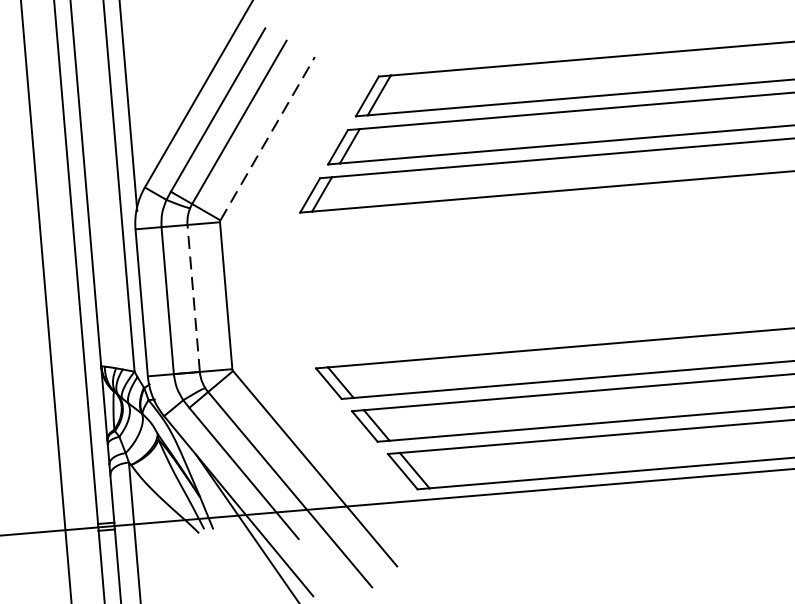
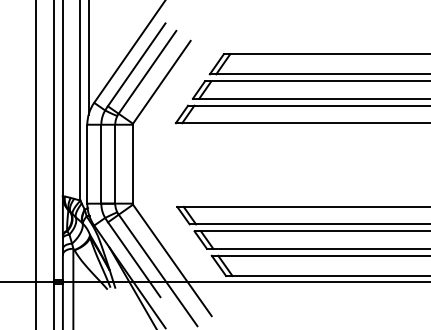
line: (268, 137) -> (162, 81), dashed -> solid
line: (194, 297) -> (115, 163), dashed -> solid

